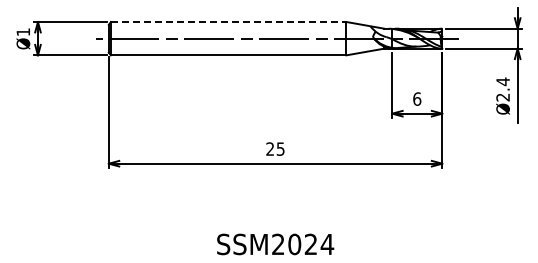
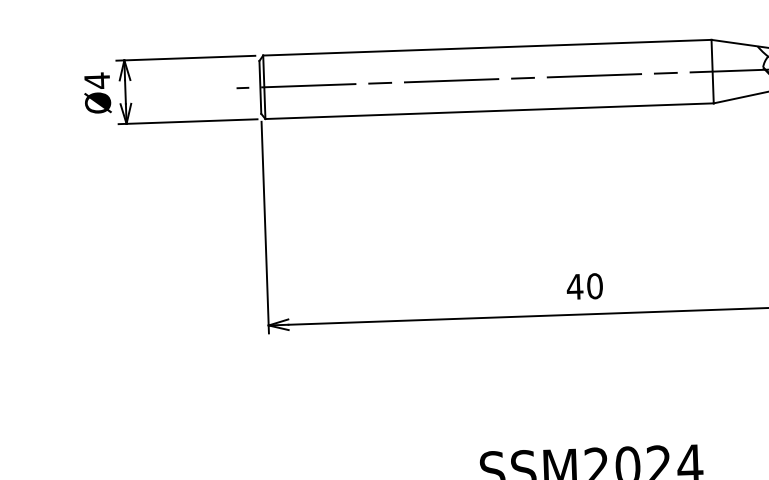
line: (228, 22) -> (487, 48), dashed -> solid
text: (22, 31) -> (95, 79), Ø1 -> Ø4
text: (274, 148) -> (583, 285), 25 -> 40

